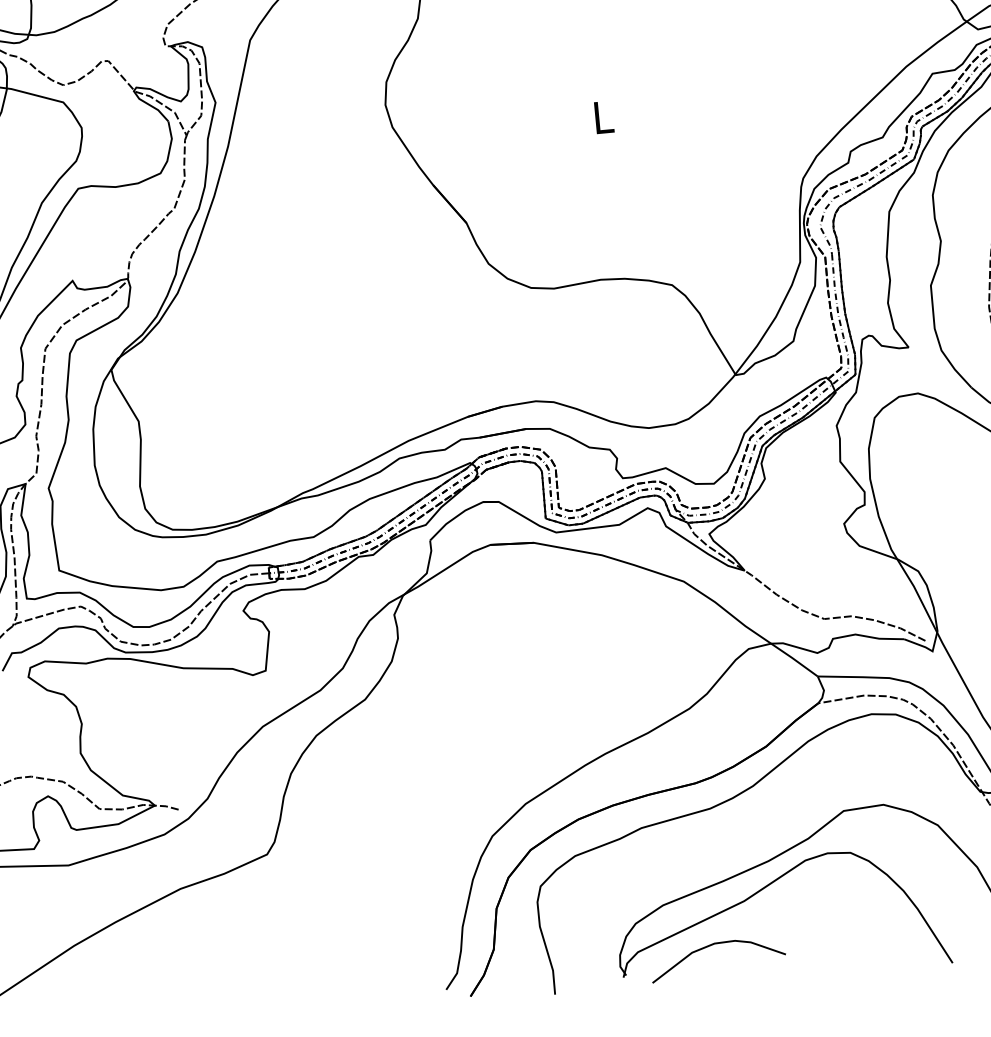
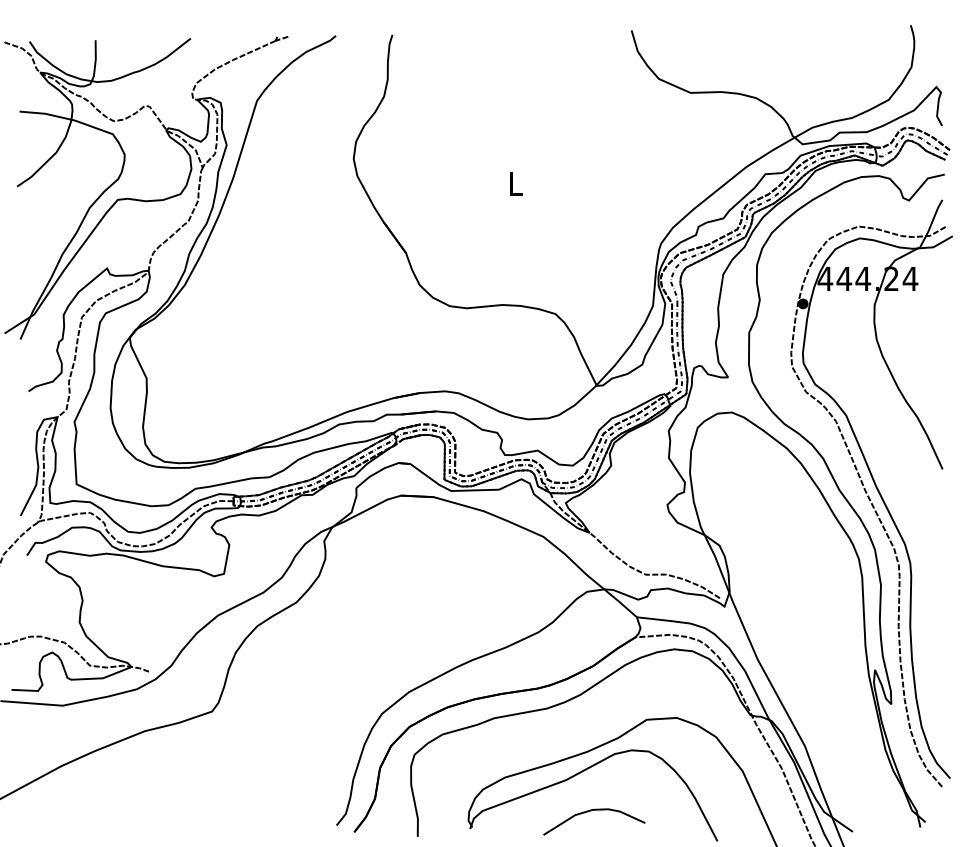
curve: (713, 945) -> (591, 811), moved

